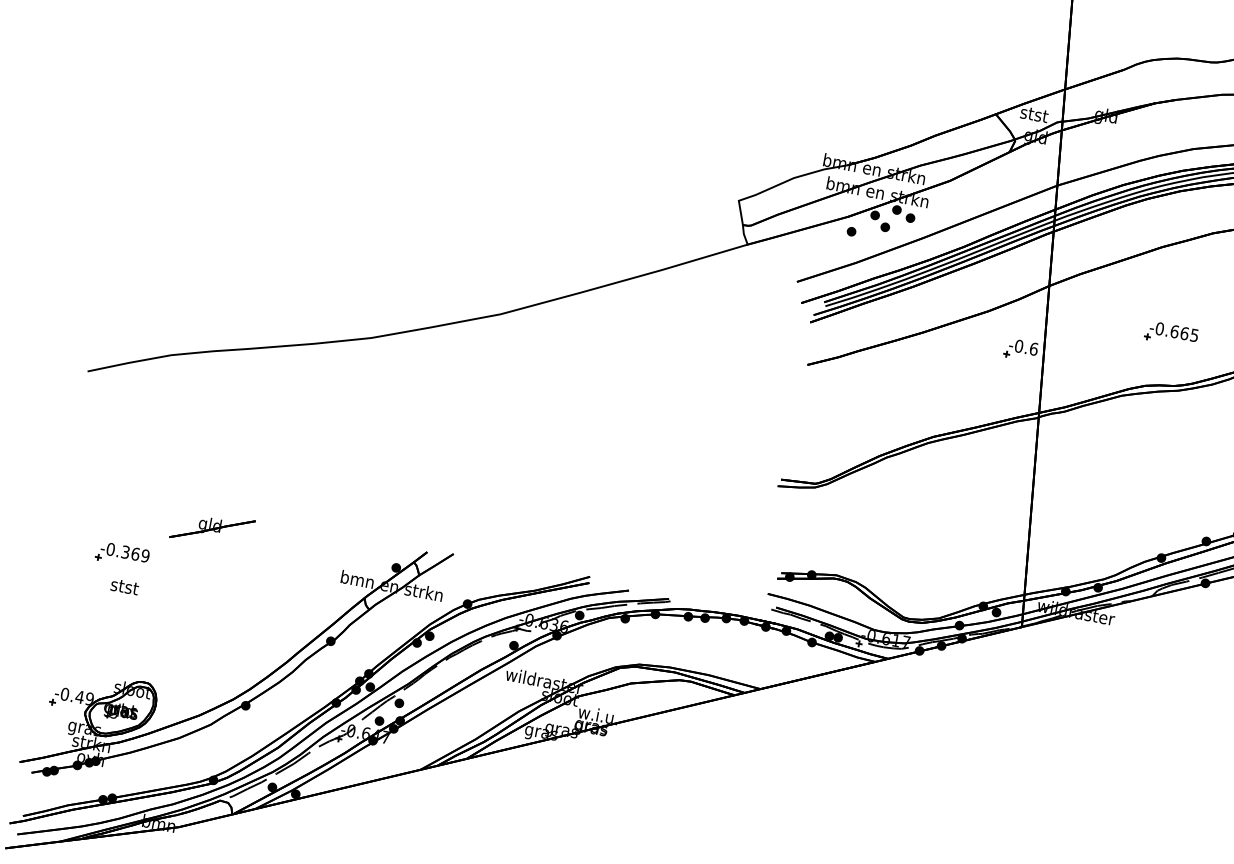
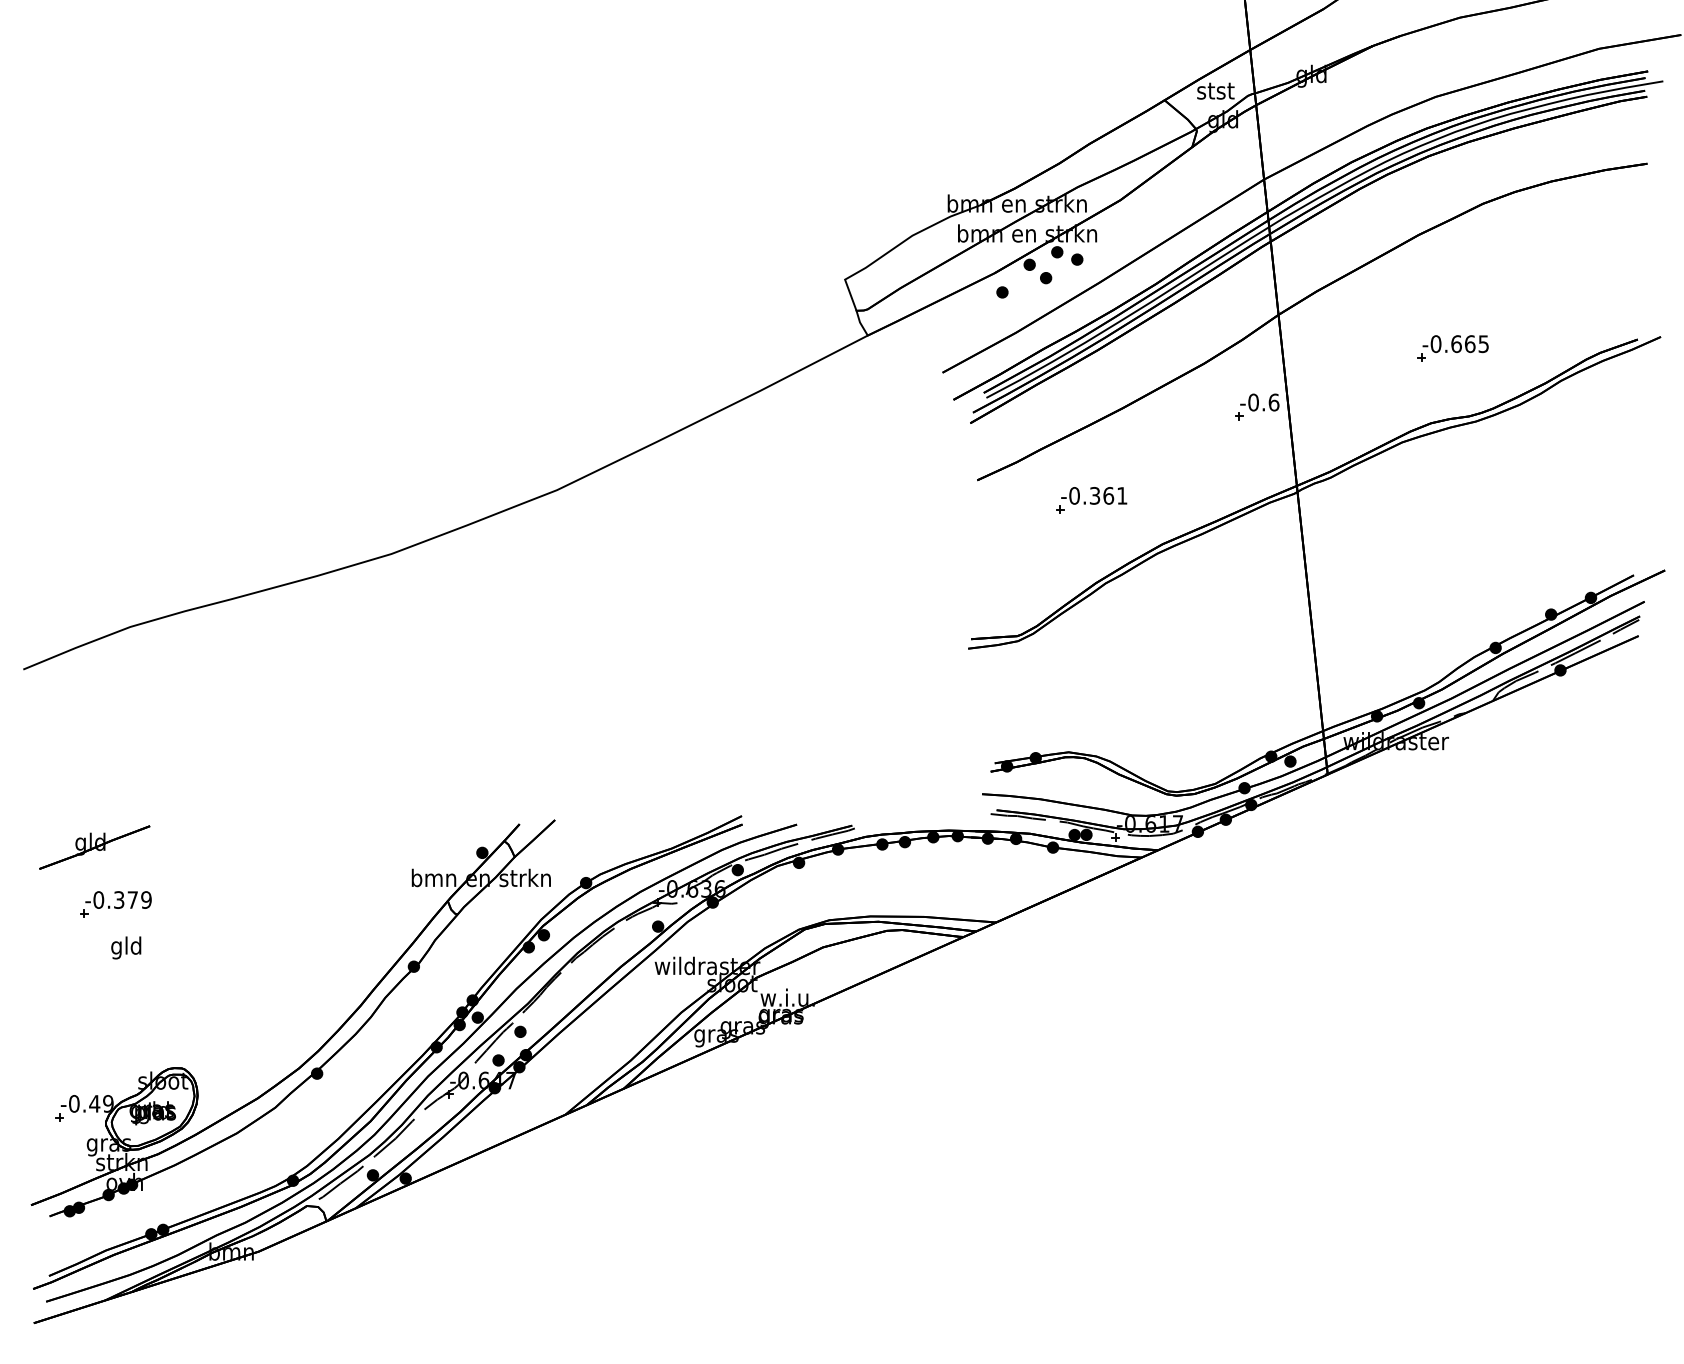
part: (887, 395) -> (1091, 500), added
part: (212, 529) -> (94, 847), moved
text: (135, 553) -> (132, 899), -0.369 -> -0.379
text: (124, 587) -> (126, 947), stst -> gld

